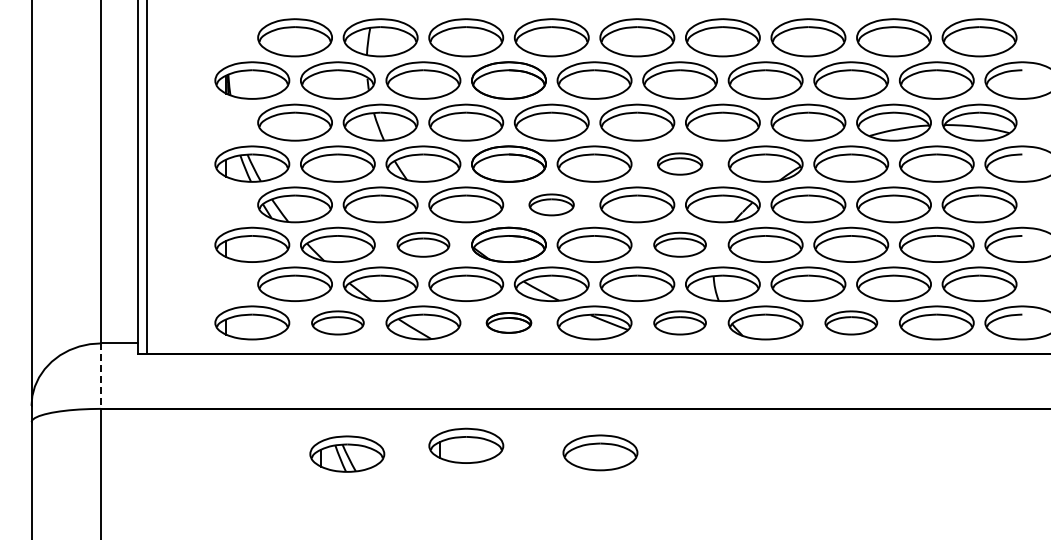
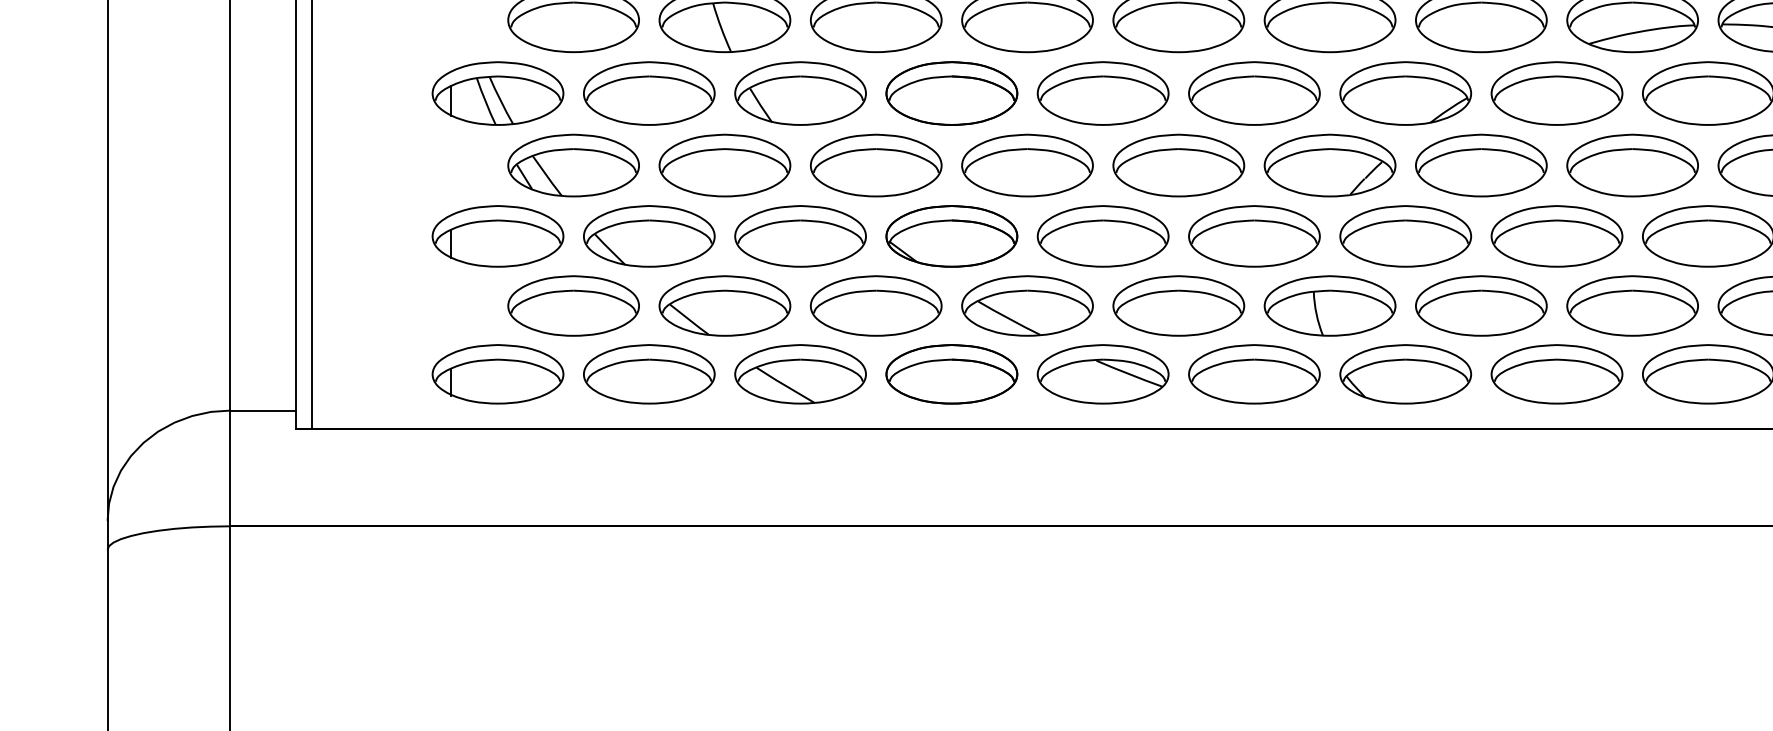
part: (679, 163) -> (1253, 92), size x1.67
part: (551, 204) -> (1027, 164), size x1.67
part: (423, 244) -> (800, 235), size x1.43
part: (679, 244) -> (1253, 235), size x1.43
part: (337, 322) -> (648, 373), size x1.43
part: (508, 322) -> (950, 373), size x1.67
part: (679, 322) -> (1253, 373), size x1.43
part: (851, 322) -> (1557, 373), size x1.43
line: (100, 376) -> (229, 469), dashed -> solid
part: (466, 445) -> (876, 591), removed
part: (600, 452) -> (1113, 603), removed
part: (347, 453) -> (666, 605), removed

